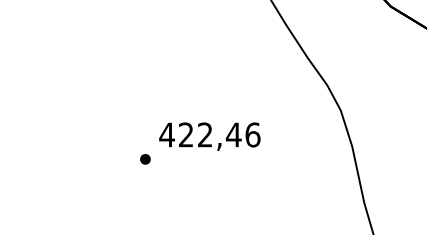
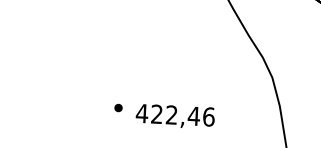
text: (209, 136) -> (175, 116), moved

